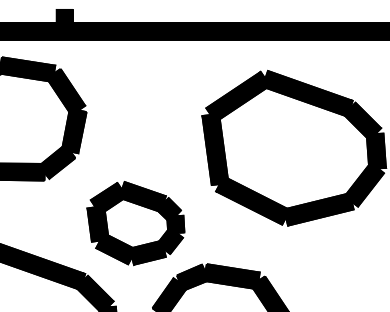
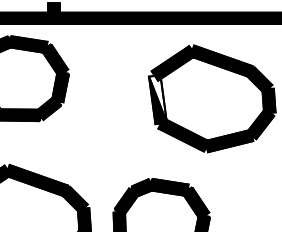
fill: (214, 147) -> (157, 98), removed
part: (135, 223) -> (102, 150), removed

